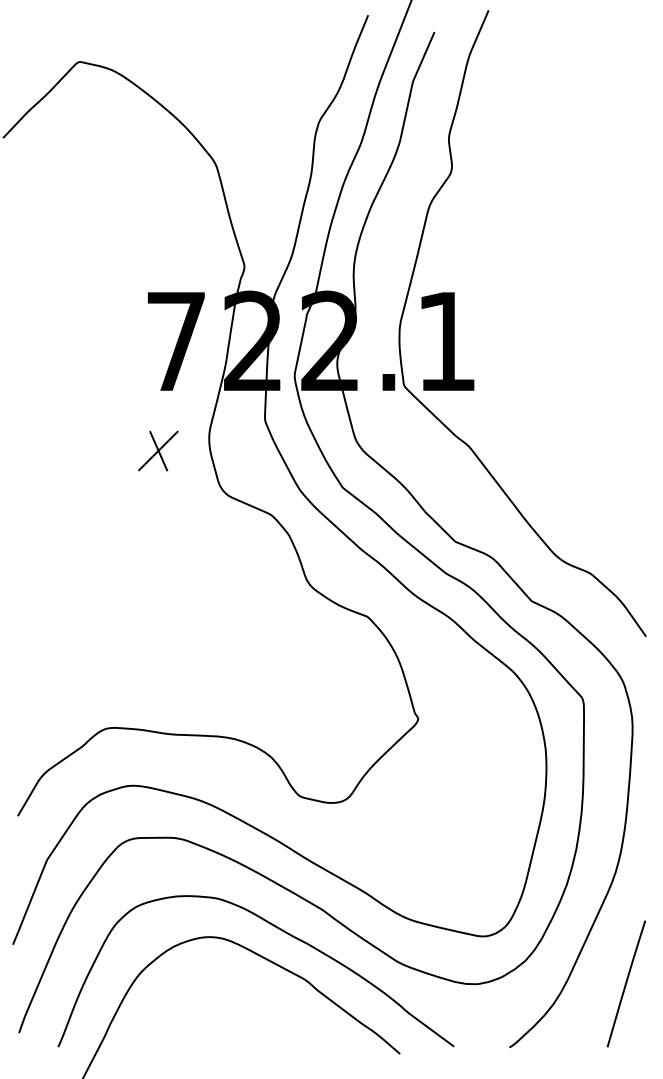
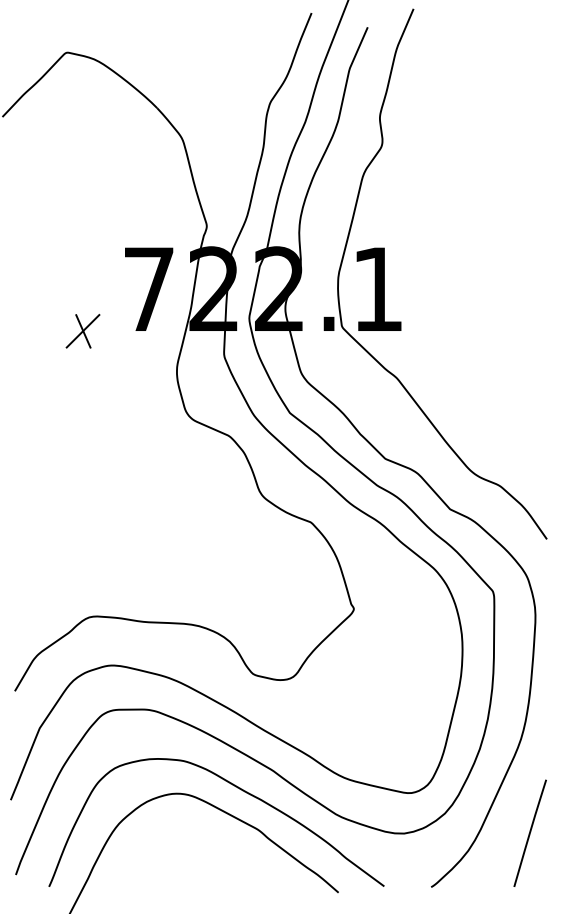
part: (158, 450) -> (83, 330), moved

